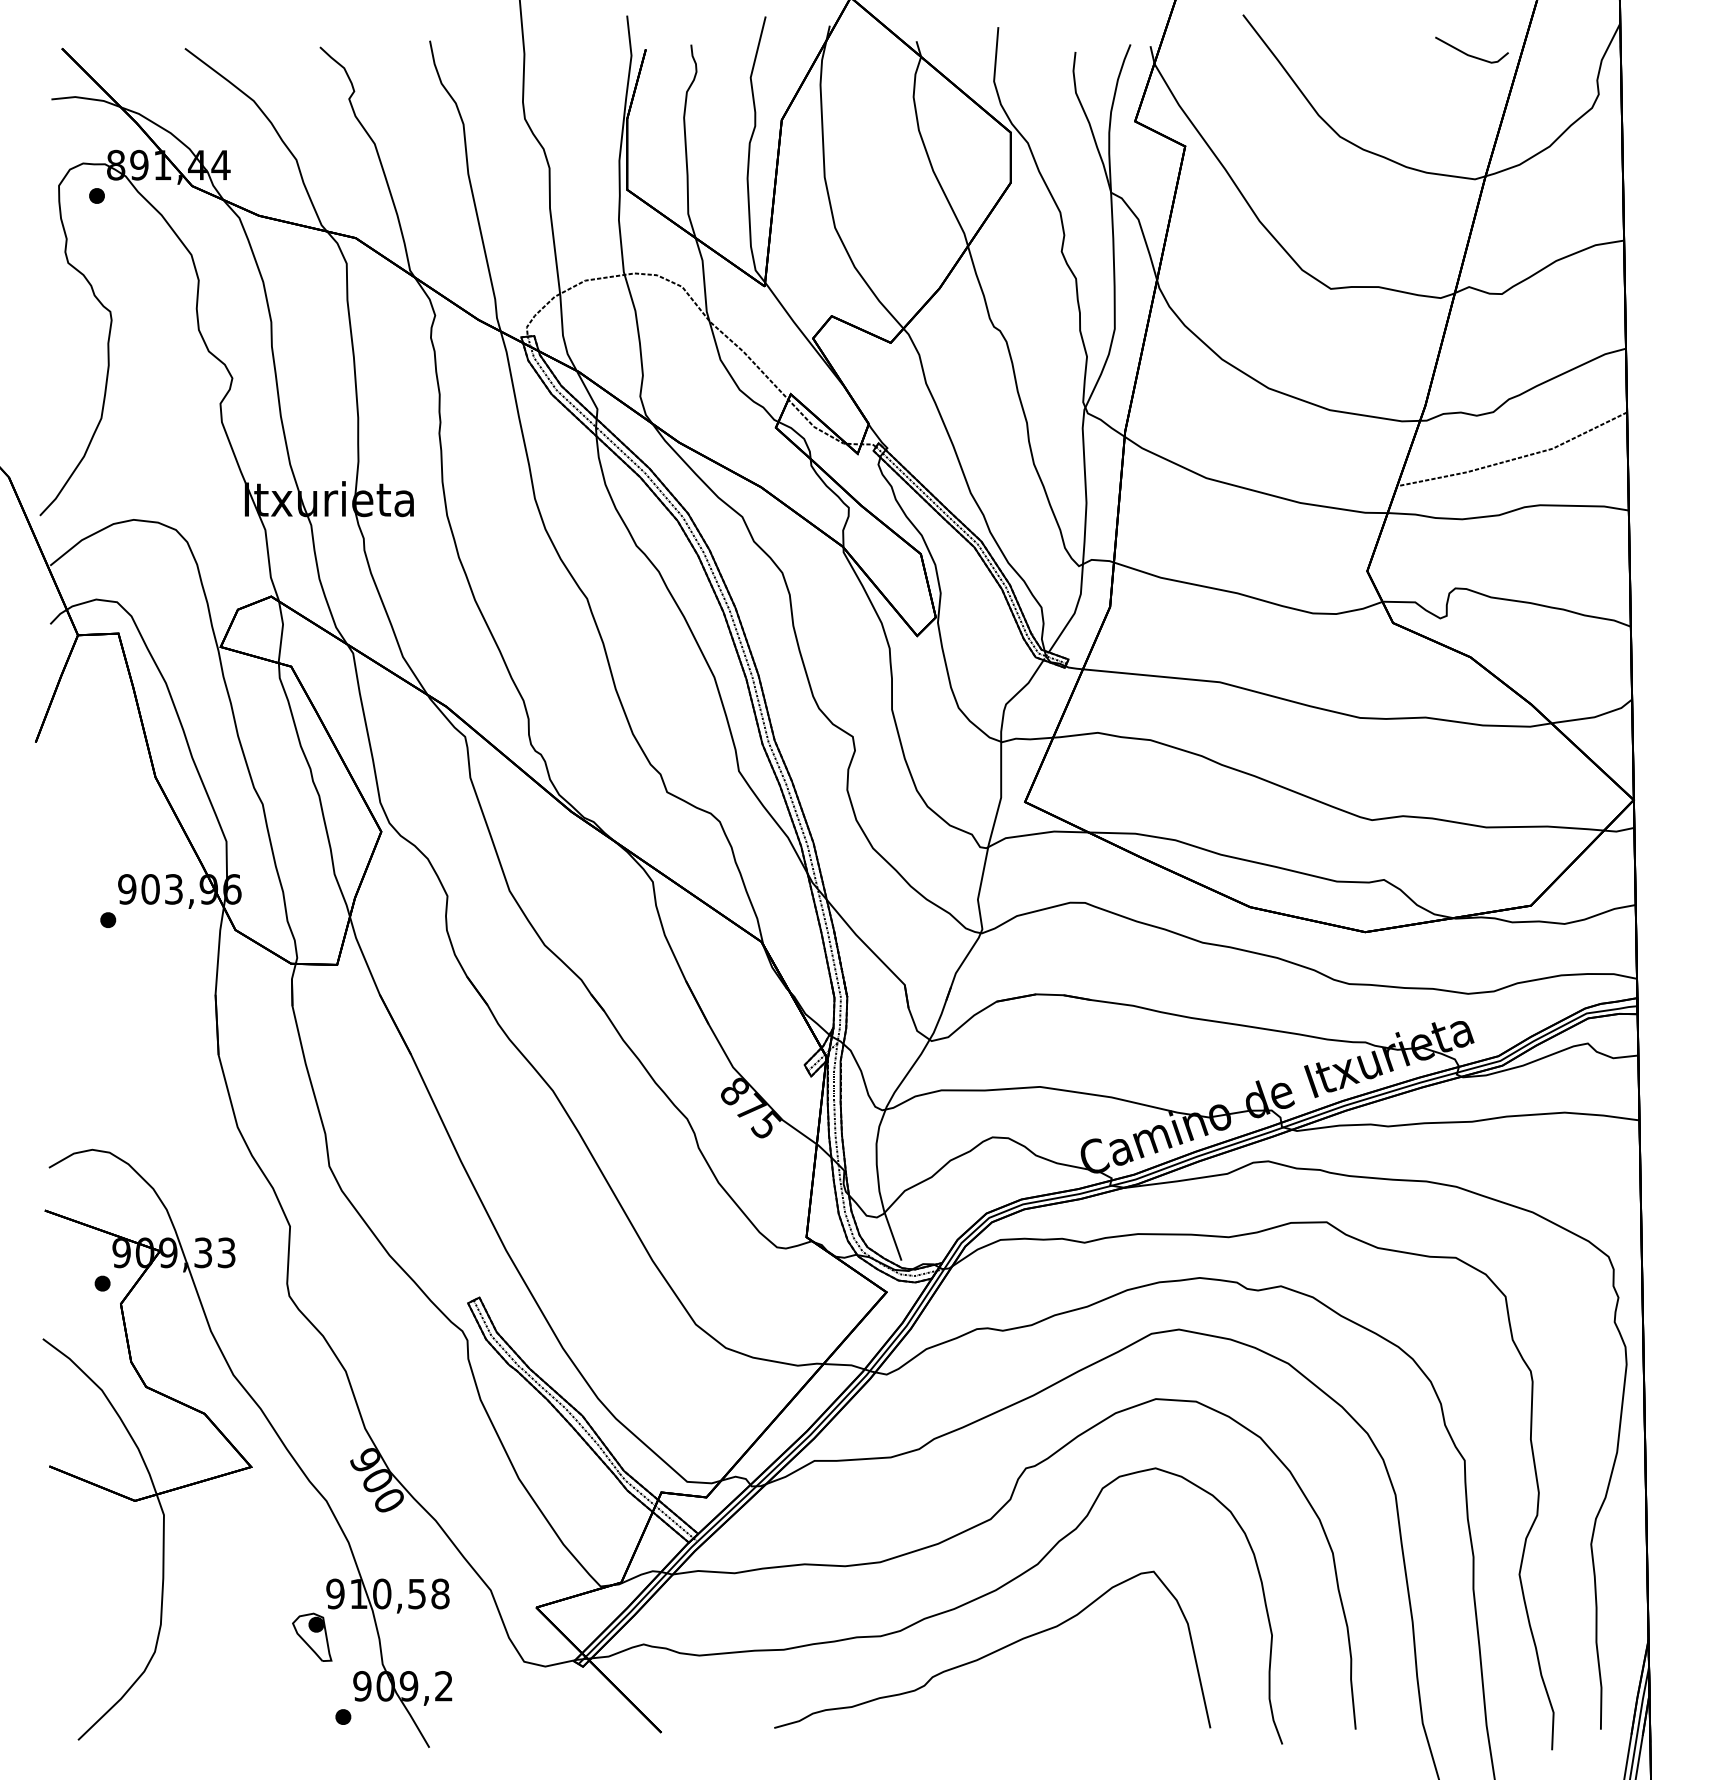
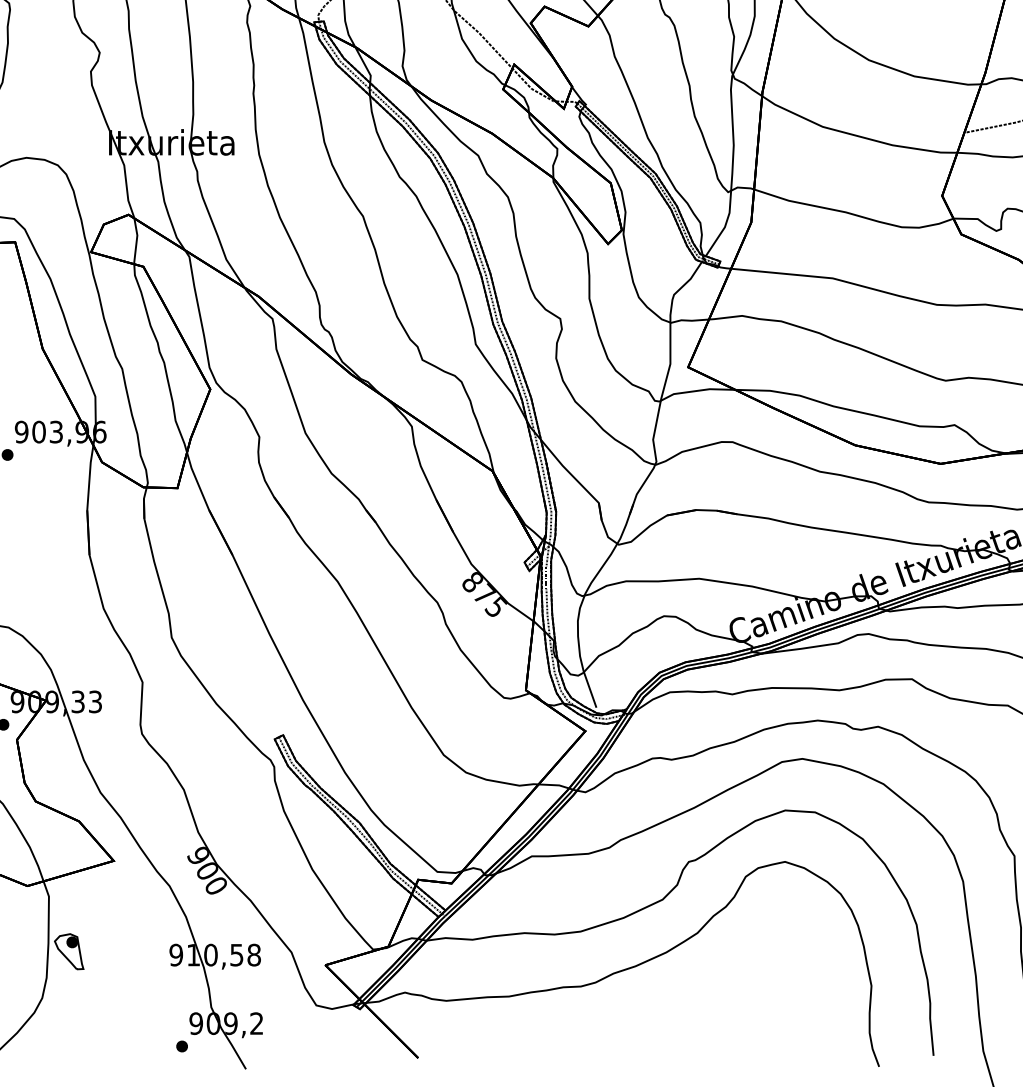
part: (312, 1636) -> (69, 951), moved
curve: (993, 1651) -> (664, 997), removed

